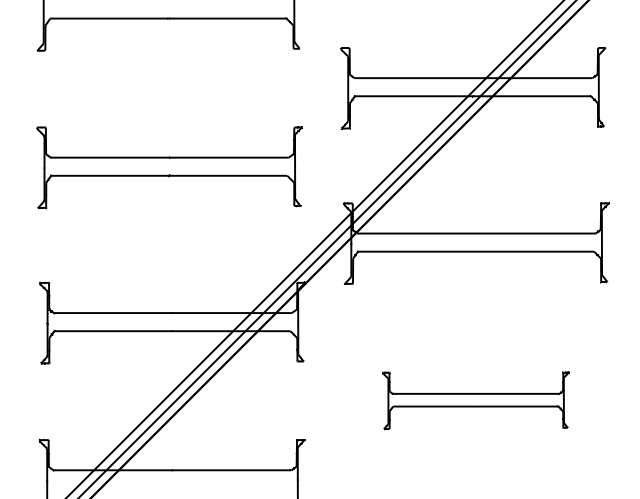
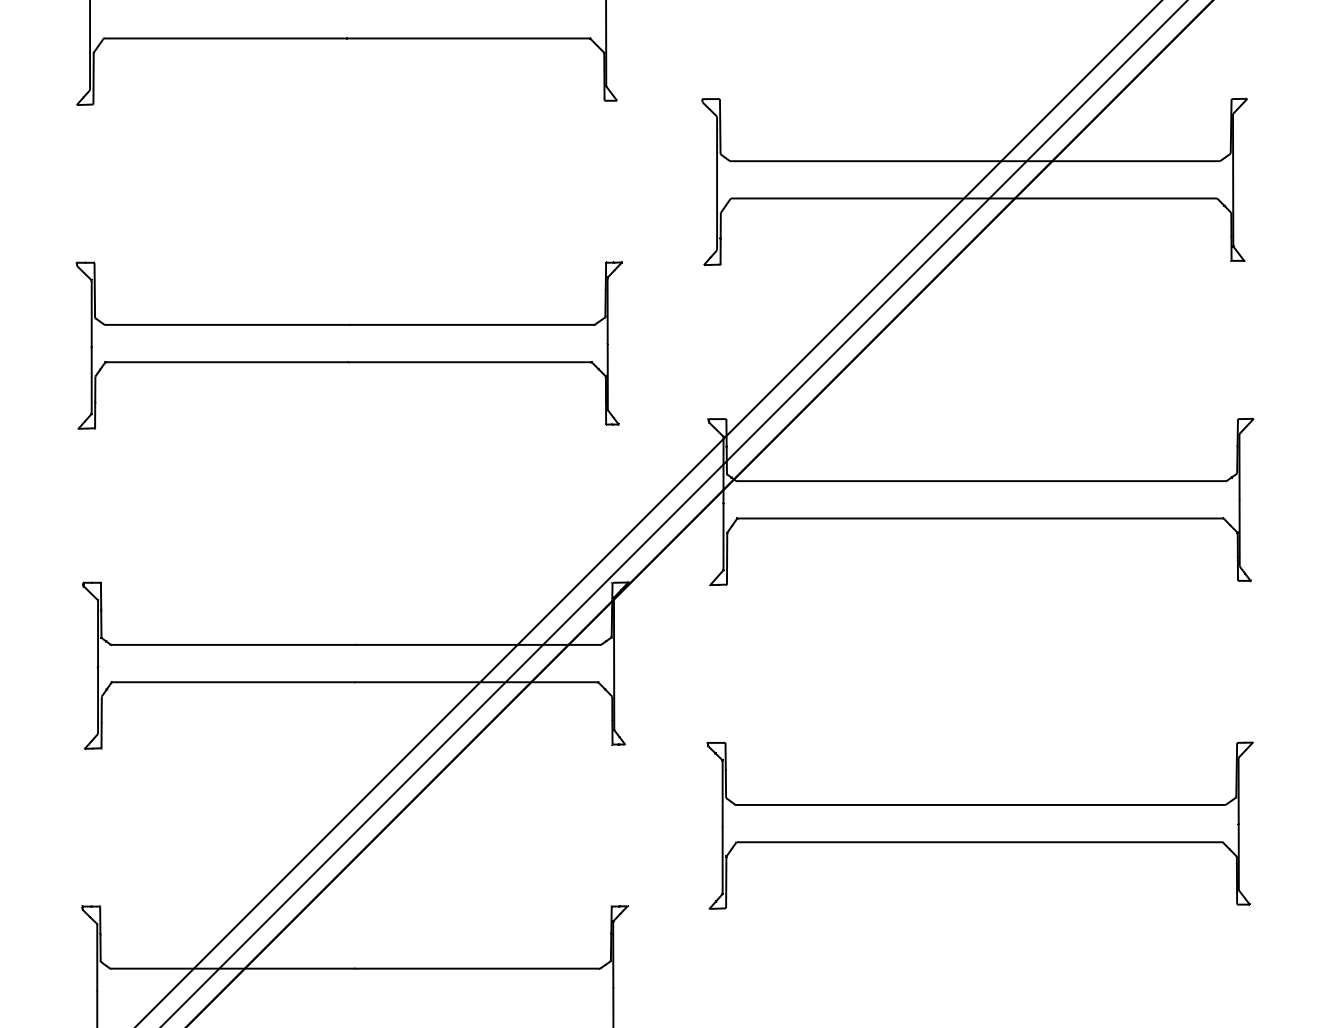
part: (475, 400) -> (979, 824), size x1.43

